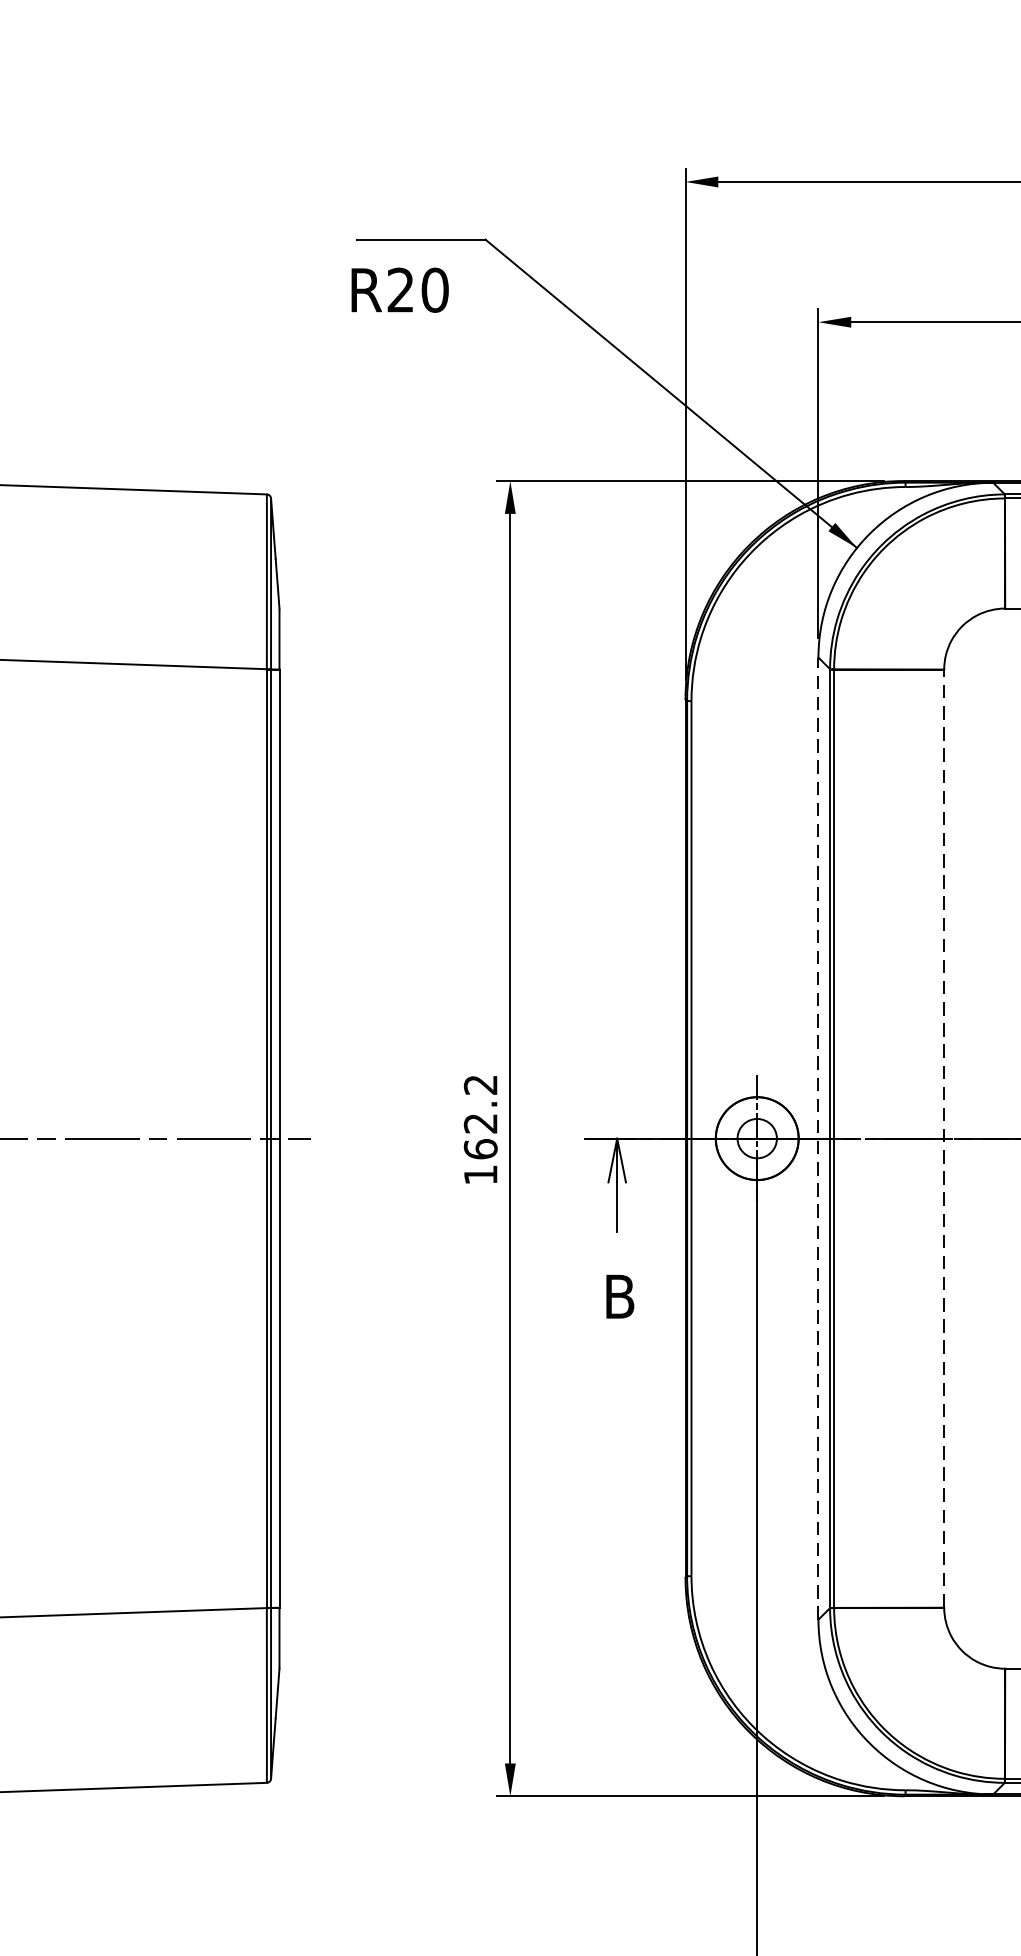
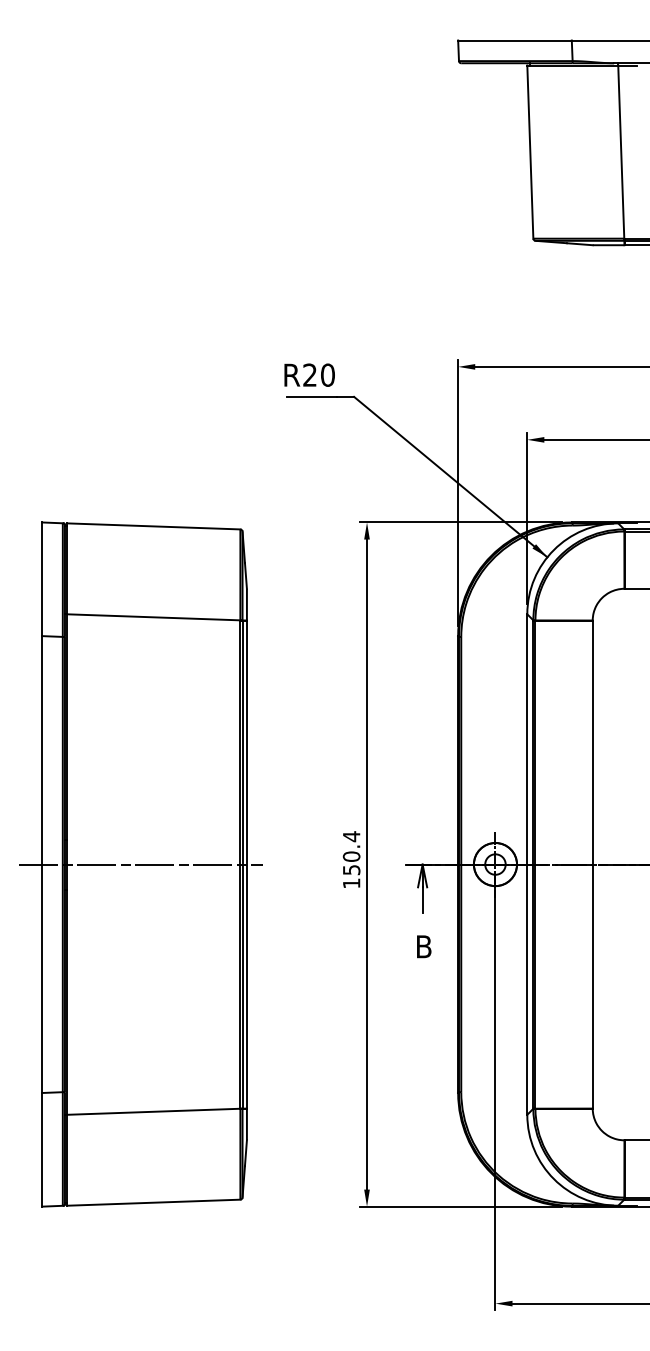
text: (399, 288) -> (309, 374), moved
text: (480, 1117) -> (351, 853), 162.2 -> 150.4
line: (818, 1138) -> (527, 864), dashed -> solid
line: (943, 1138) -> (592, 864), dashed -> solid

